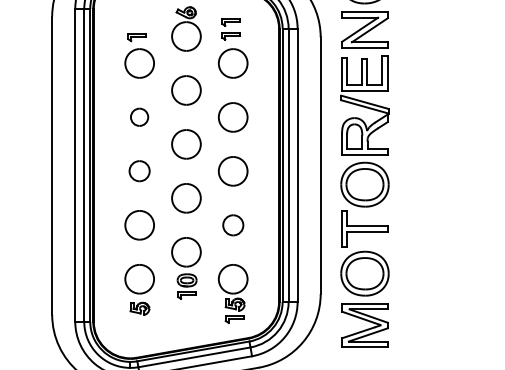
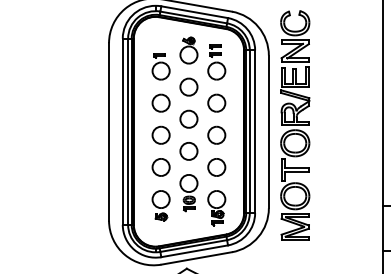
part: (138, 116) -> (160, 102), size x1.67
part: (138, 169) -> (160, 134), size x1.43
part: (232, 225) -> (216, 167), size x1.43

